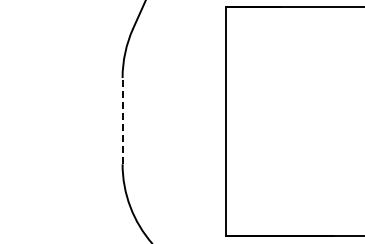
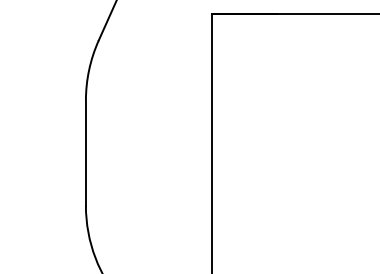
line: (122, 120) -> (85, 152), dashed -> solid

